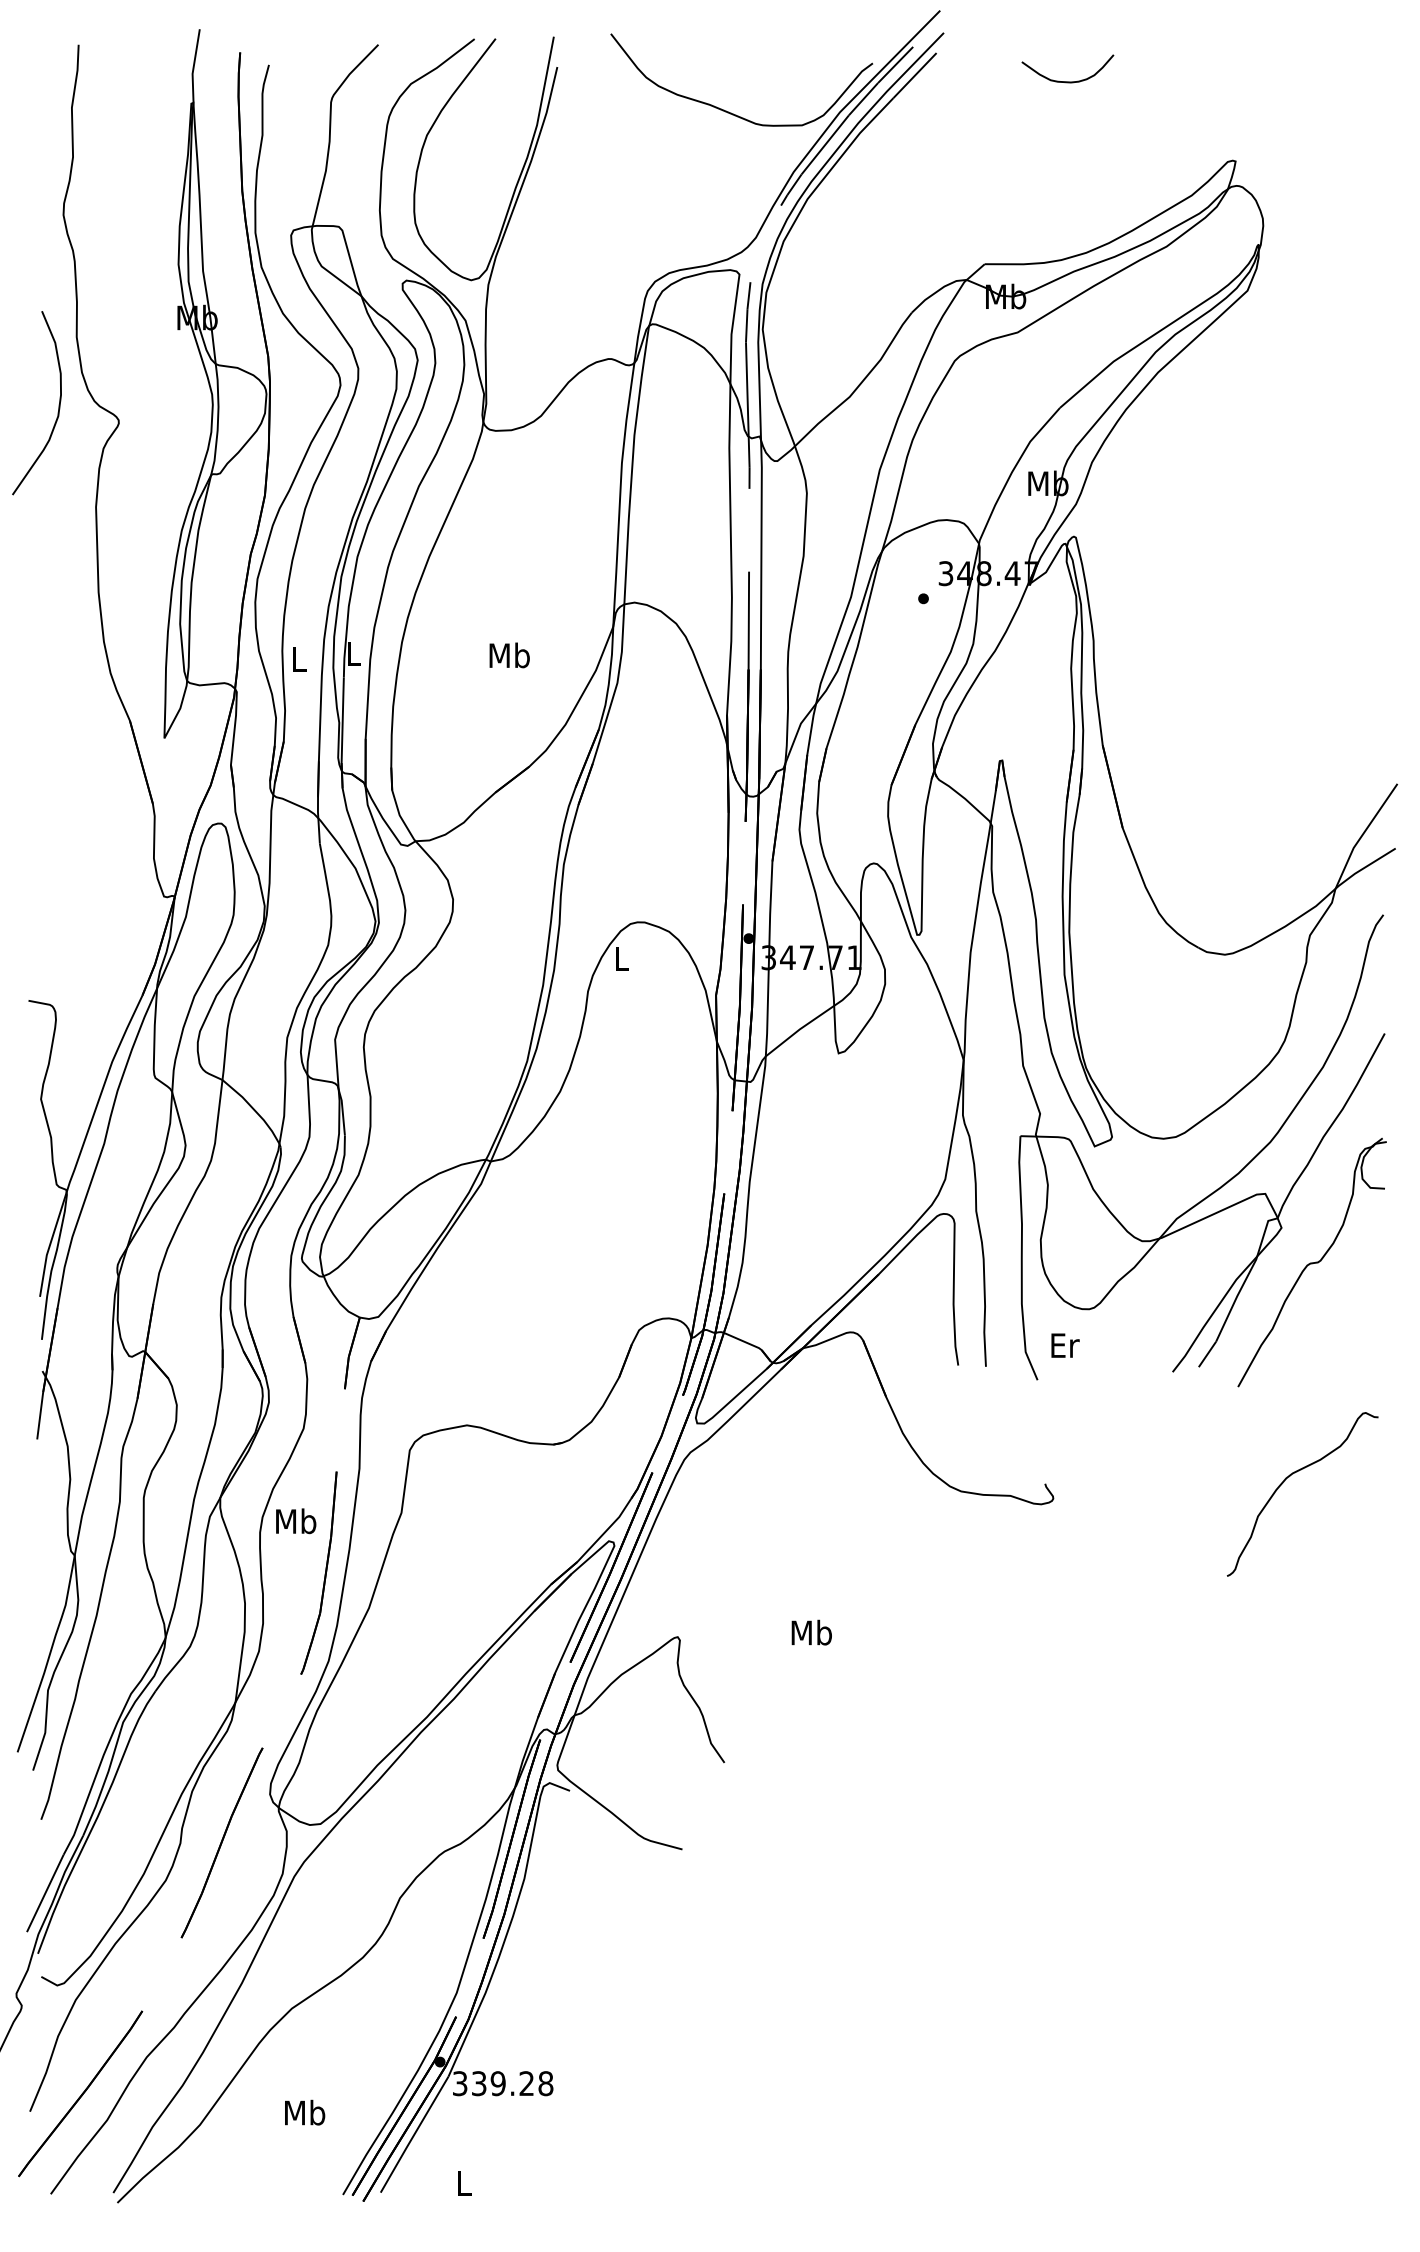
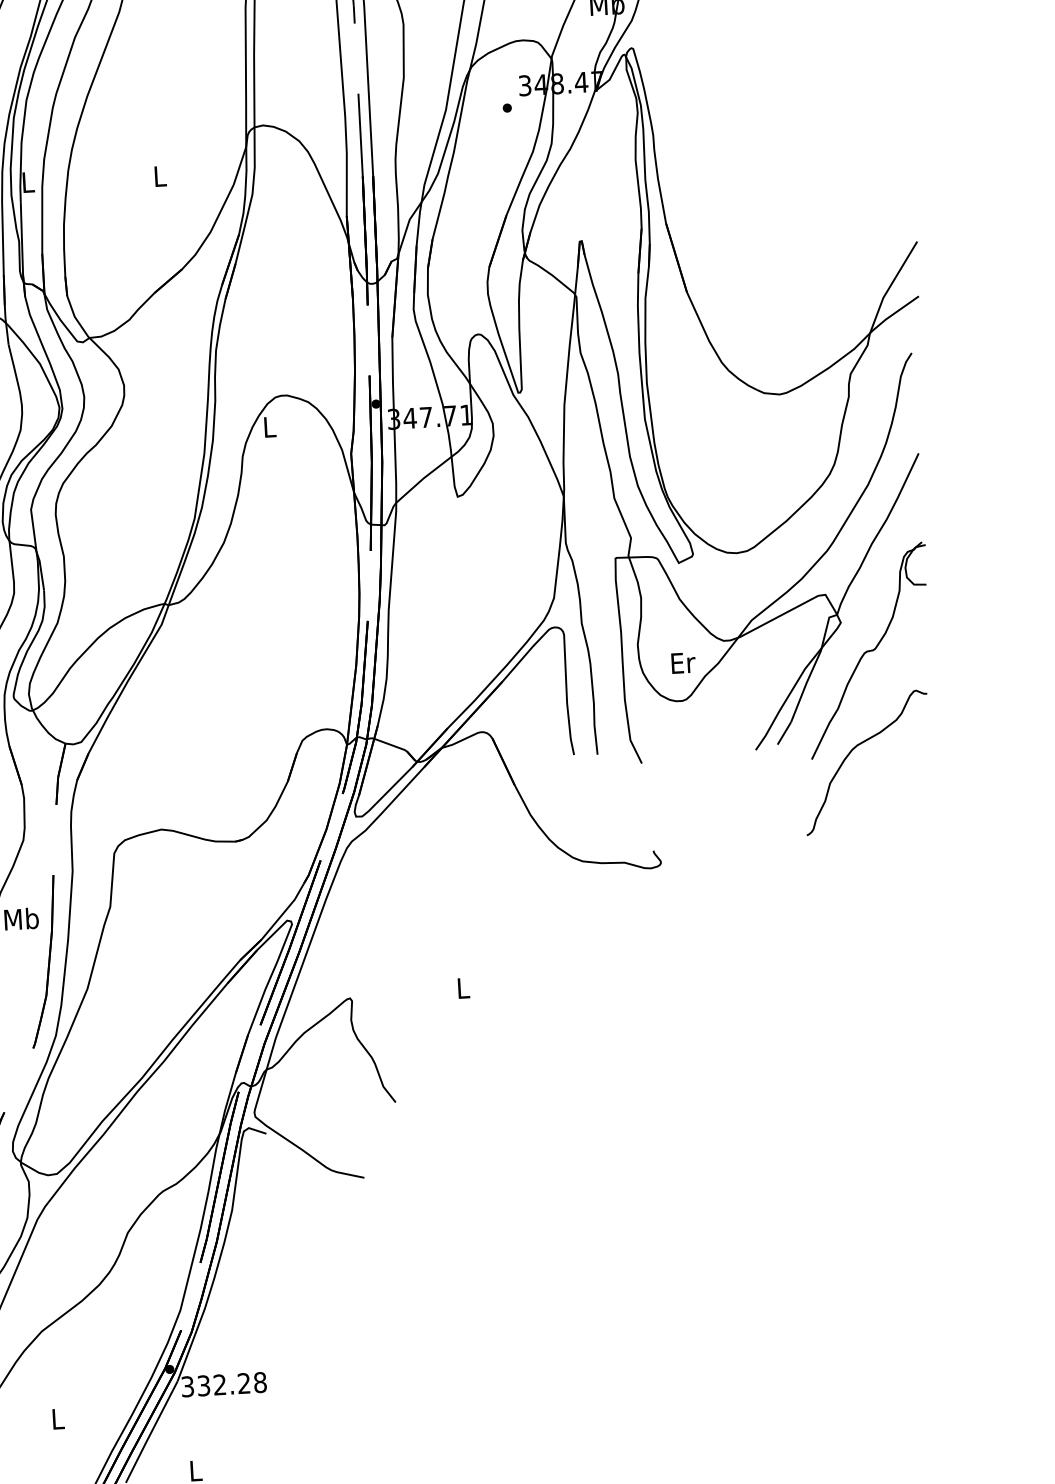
text: (509, 655) -> (159, 176), Mb -> L
text: (1065, 1345) -> (683, 662), moved
curve: (1289, 1477) -> (854, 748), moved
text: (811, 1632) -> (462, 987), Mb -> L
text: (497, 2083) -> (219, 1384), 339.28 -> 332.28
text: (305, 2112) -> (58, 1418), Mb -> L

